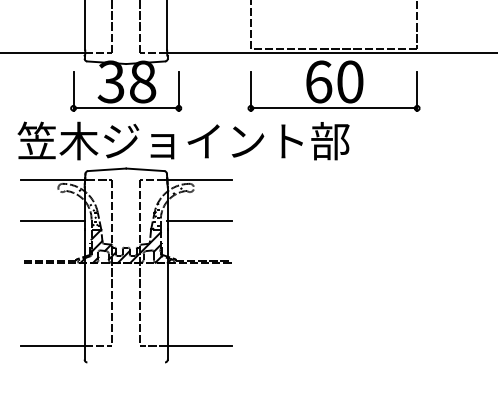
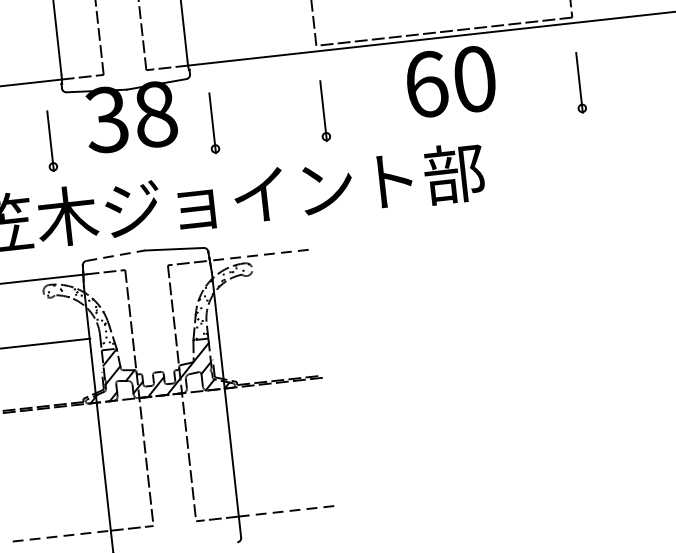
line: (125, 108) -> (133, 158), removed
line: (333, 108) -> (453, 122), removed
line: (107, 169) -> (116, 255), solid -> dashed
line: (197, 179) -> (256, 255), solid -> dashed
line: (199, 221) -> (266, 319), removed
line: (52, 345) -> (61, 535), solid -> dashed
line: (199, 345) -> (287, 510), solid -> dashed

